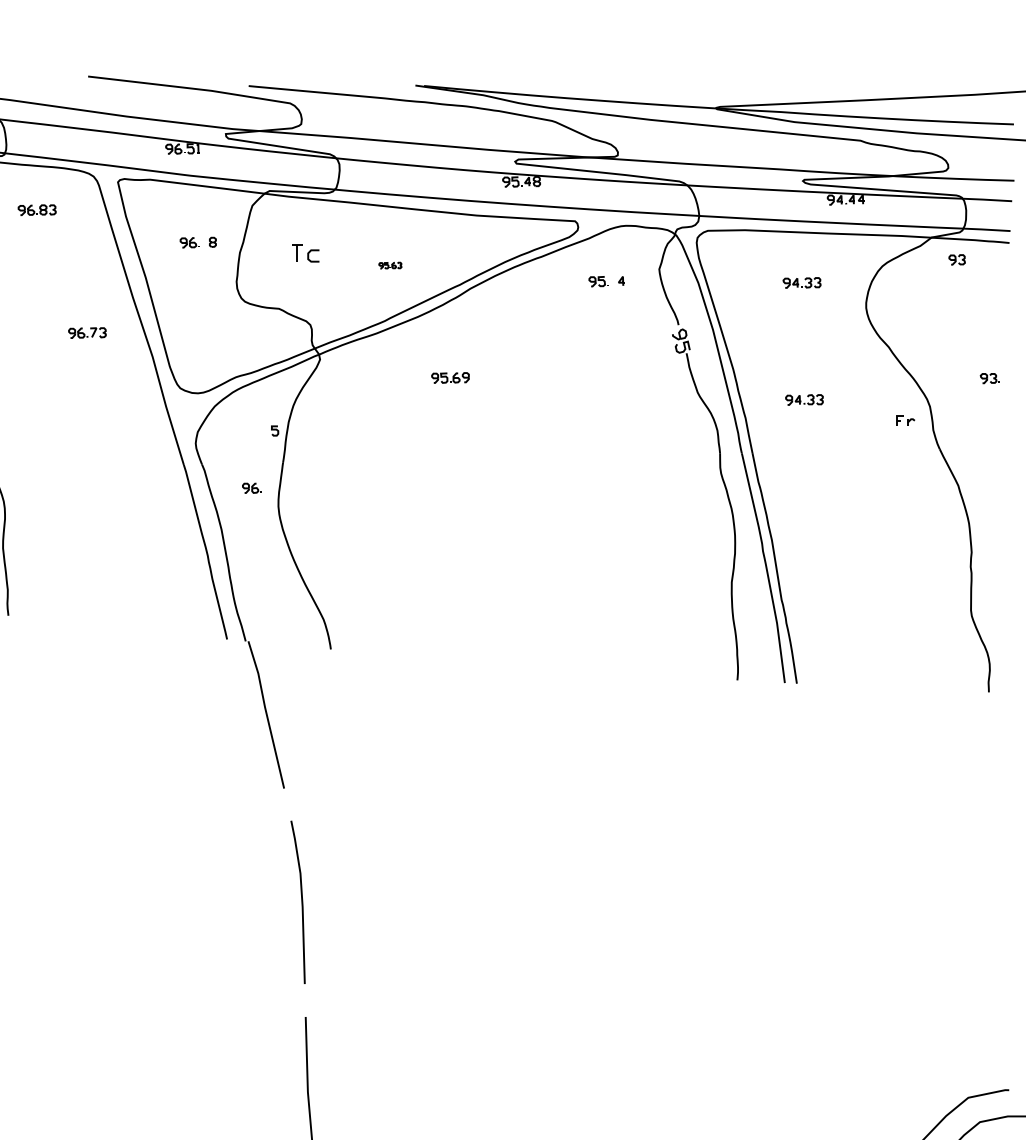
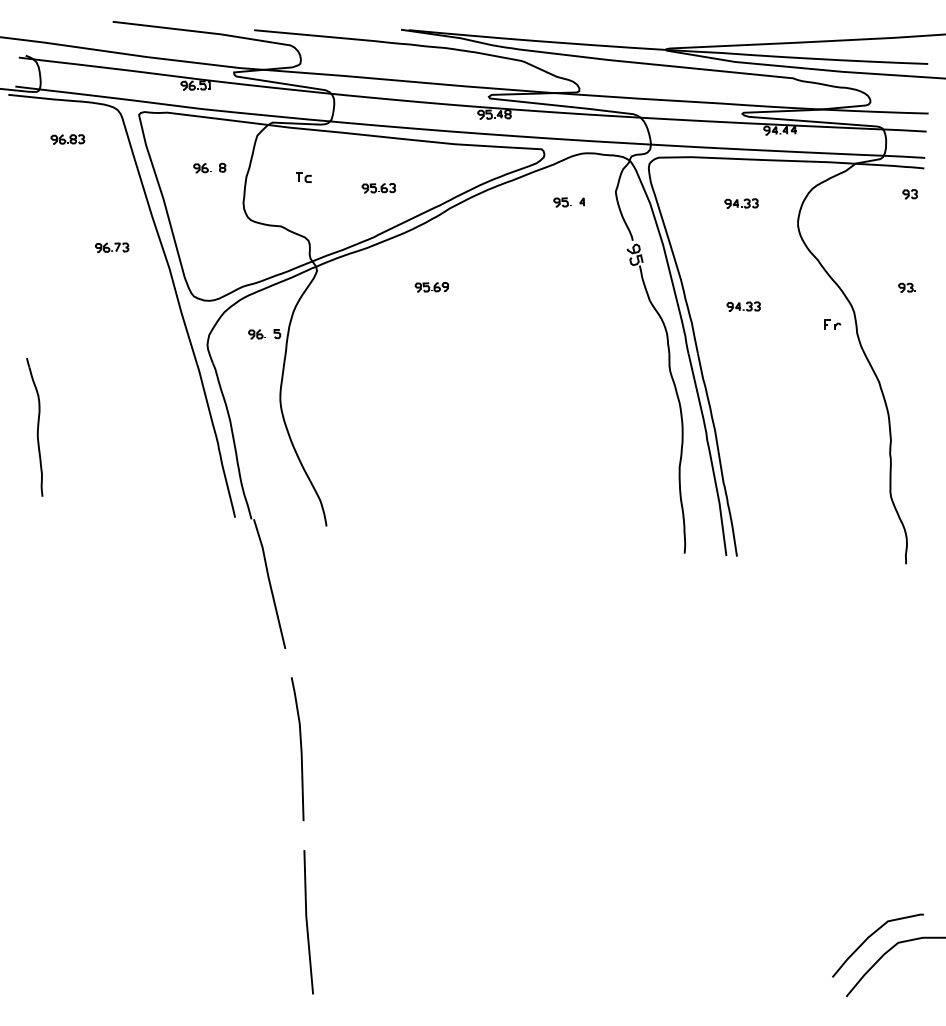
part: (304, 253) -> (303, 177), size x0.62
part: (956, 260) -> (909, 194), moved
part: (389, 265) -> (378, 188), size x1.67
part: (251, 488) -> (256, 334), moved

